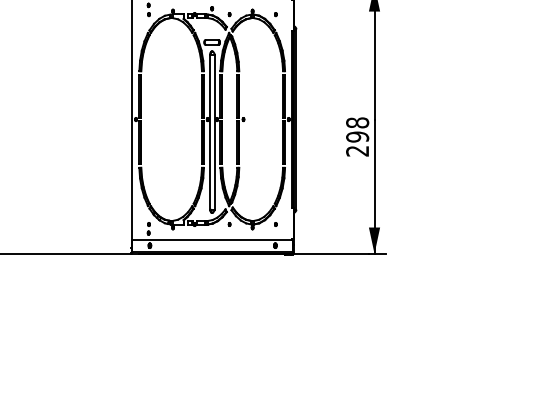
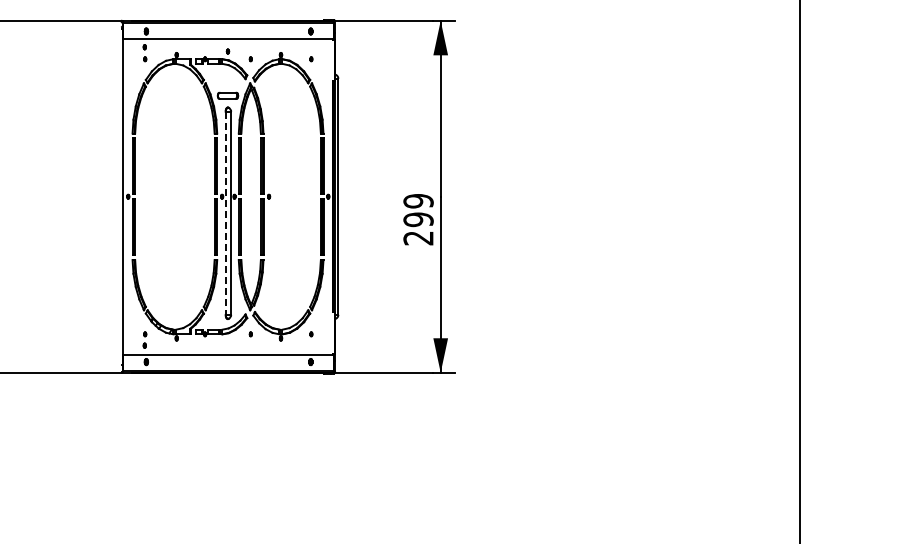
text: (357, 123) -> (418, 201), 298 -> 299
line: (210, 132) -> (225, 213), solid -> dashed

